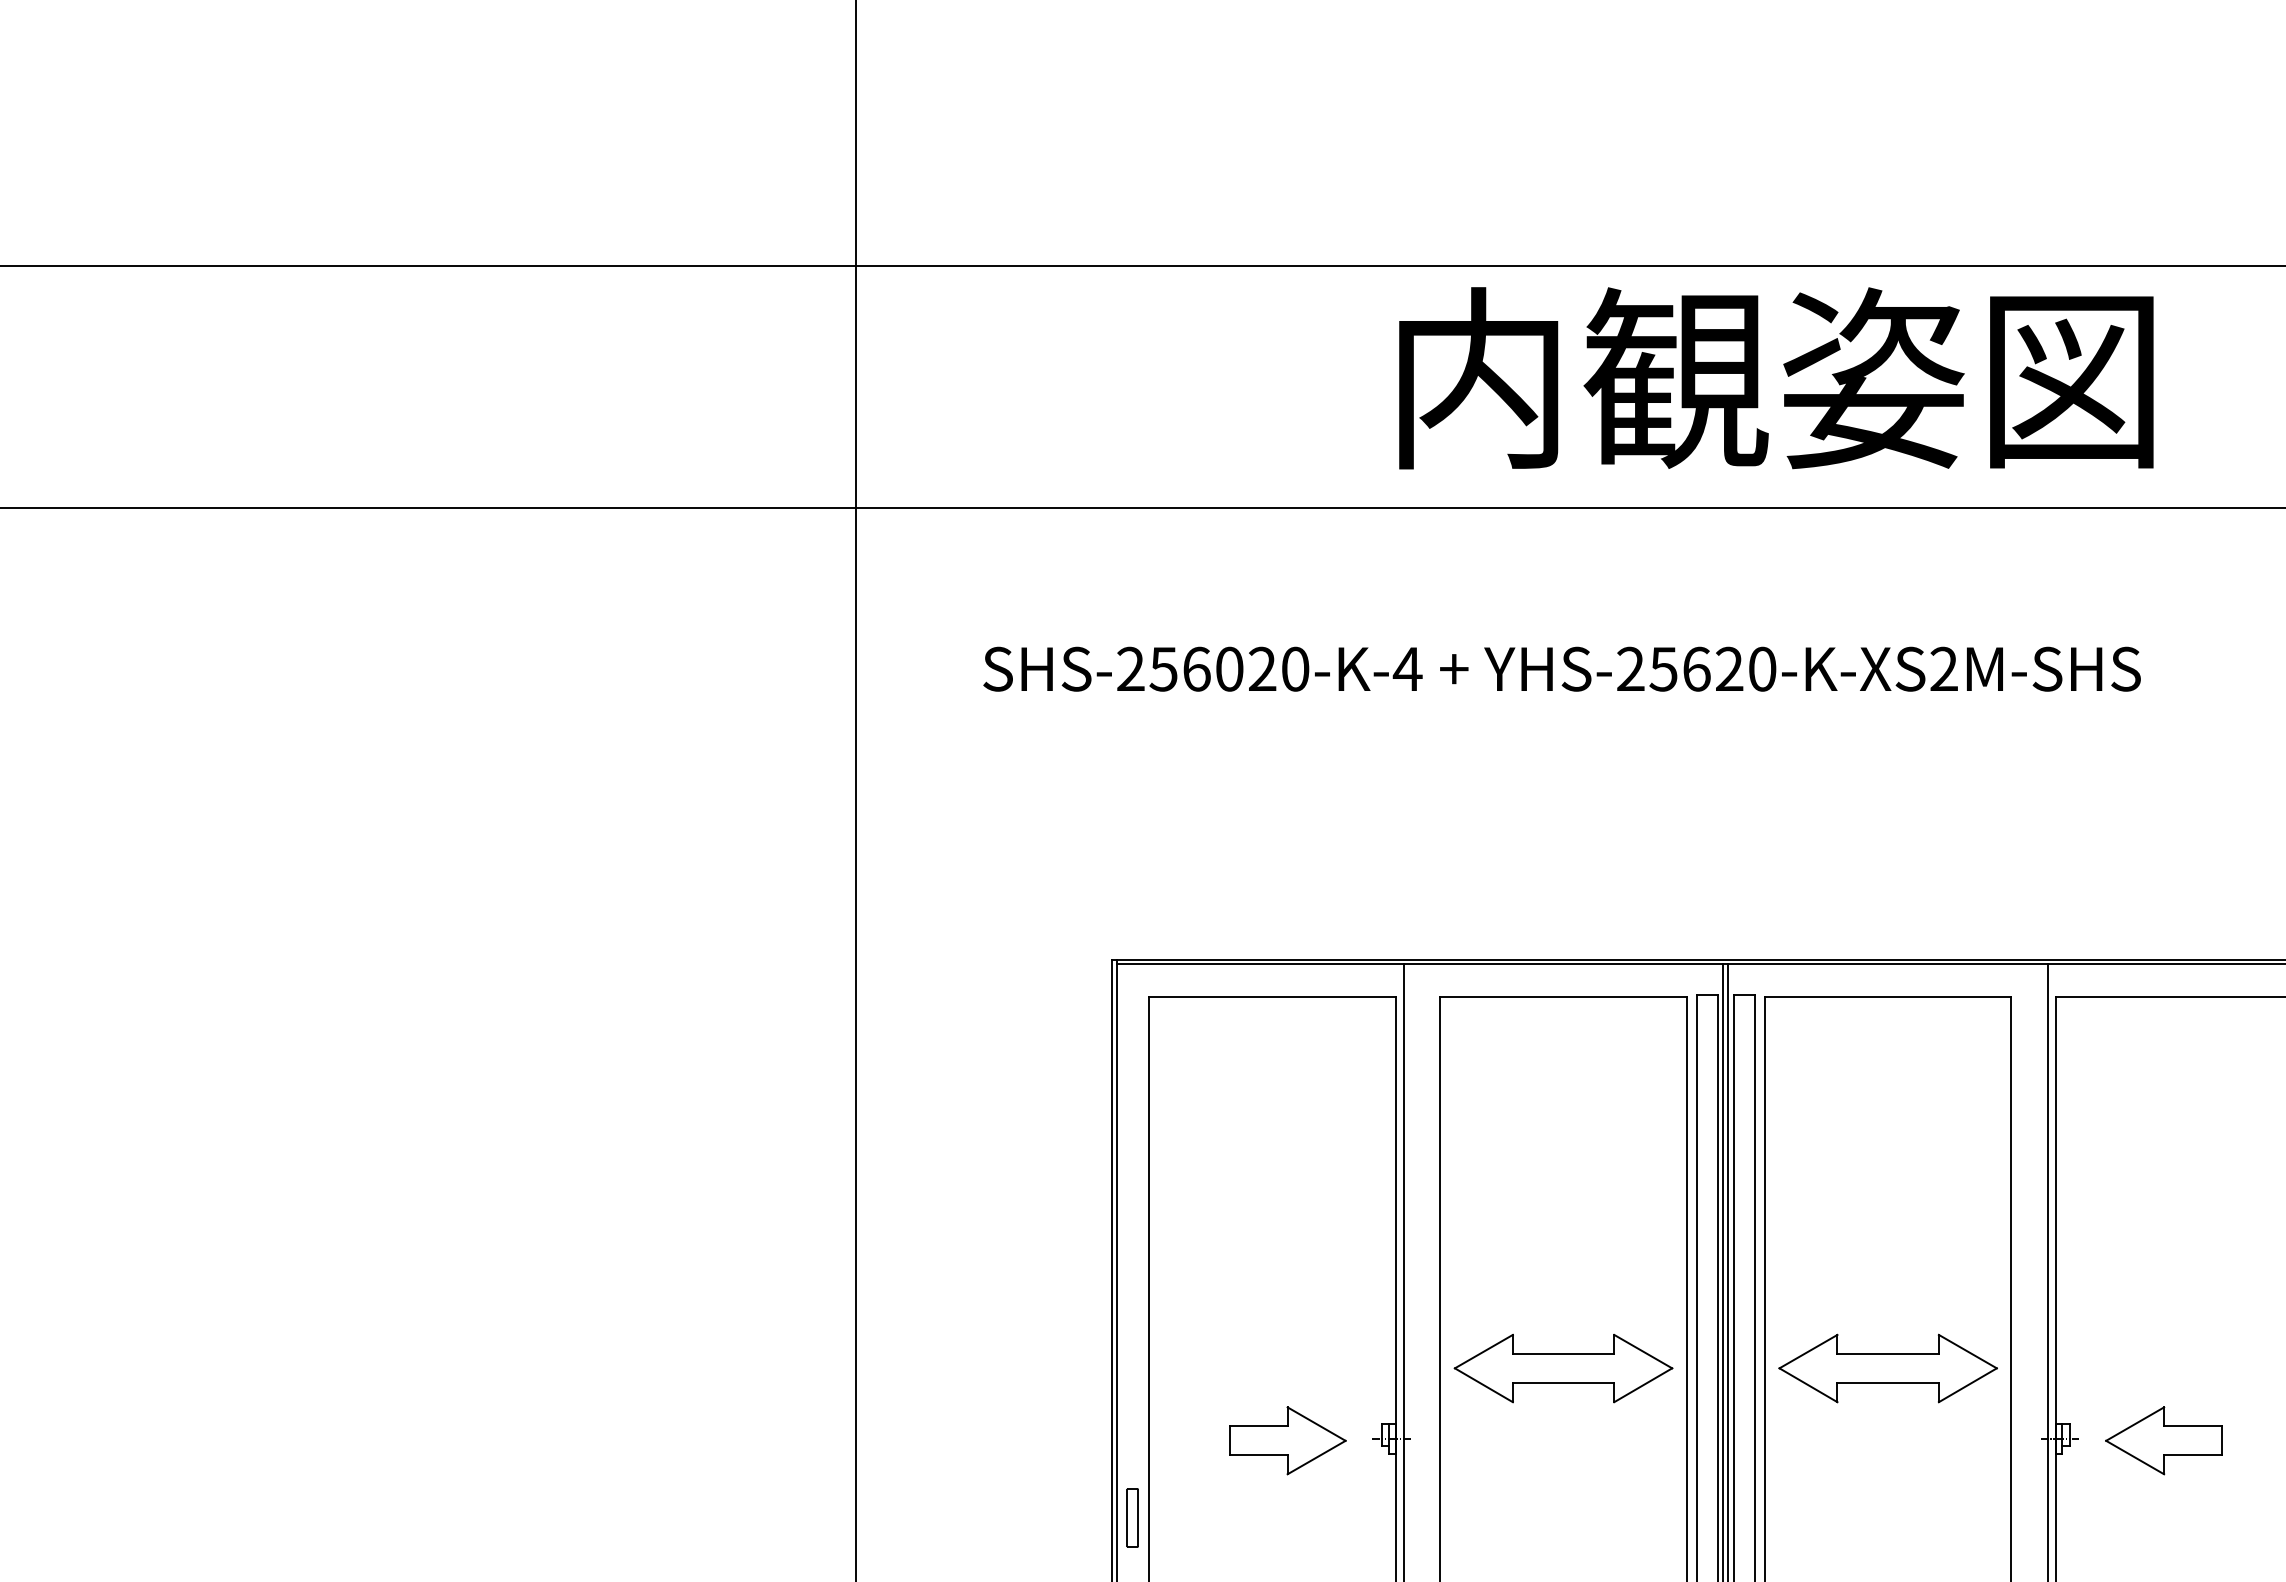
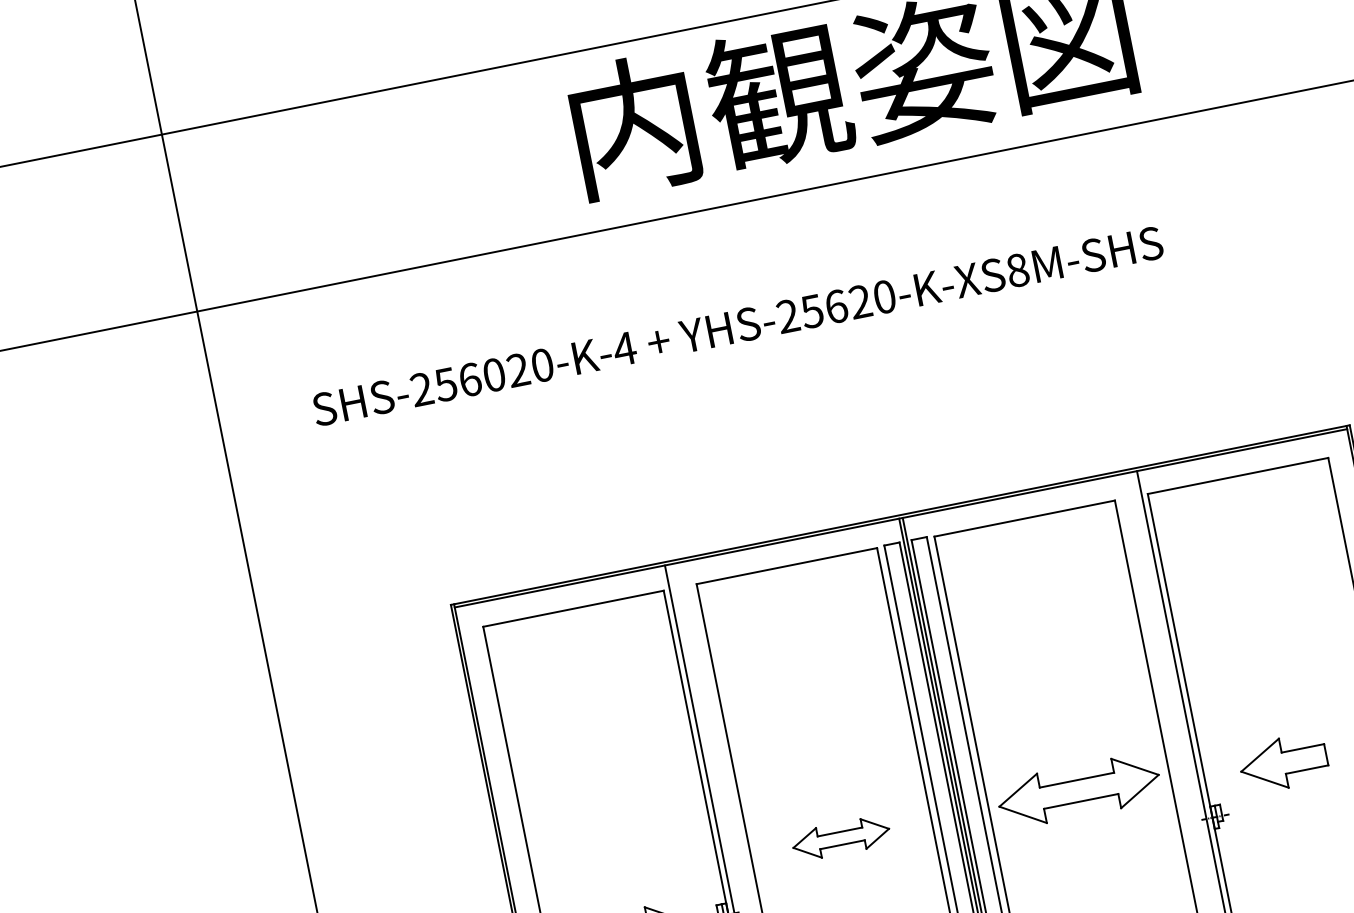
text: (1944, 668) -> (1017, 269), YHS-25620-K-XS2M-SHS -> YHS-25620-K-XS8M-SHS
part: (1563, 1368) -> (841, 838), size x0.6
part: (2163, 1440) -> (1283, 763), moved

